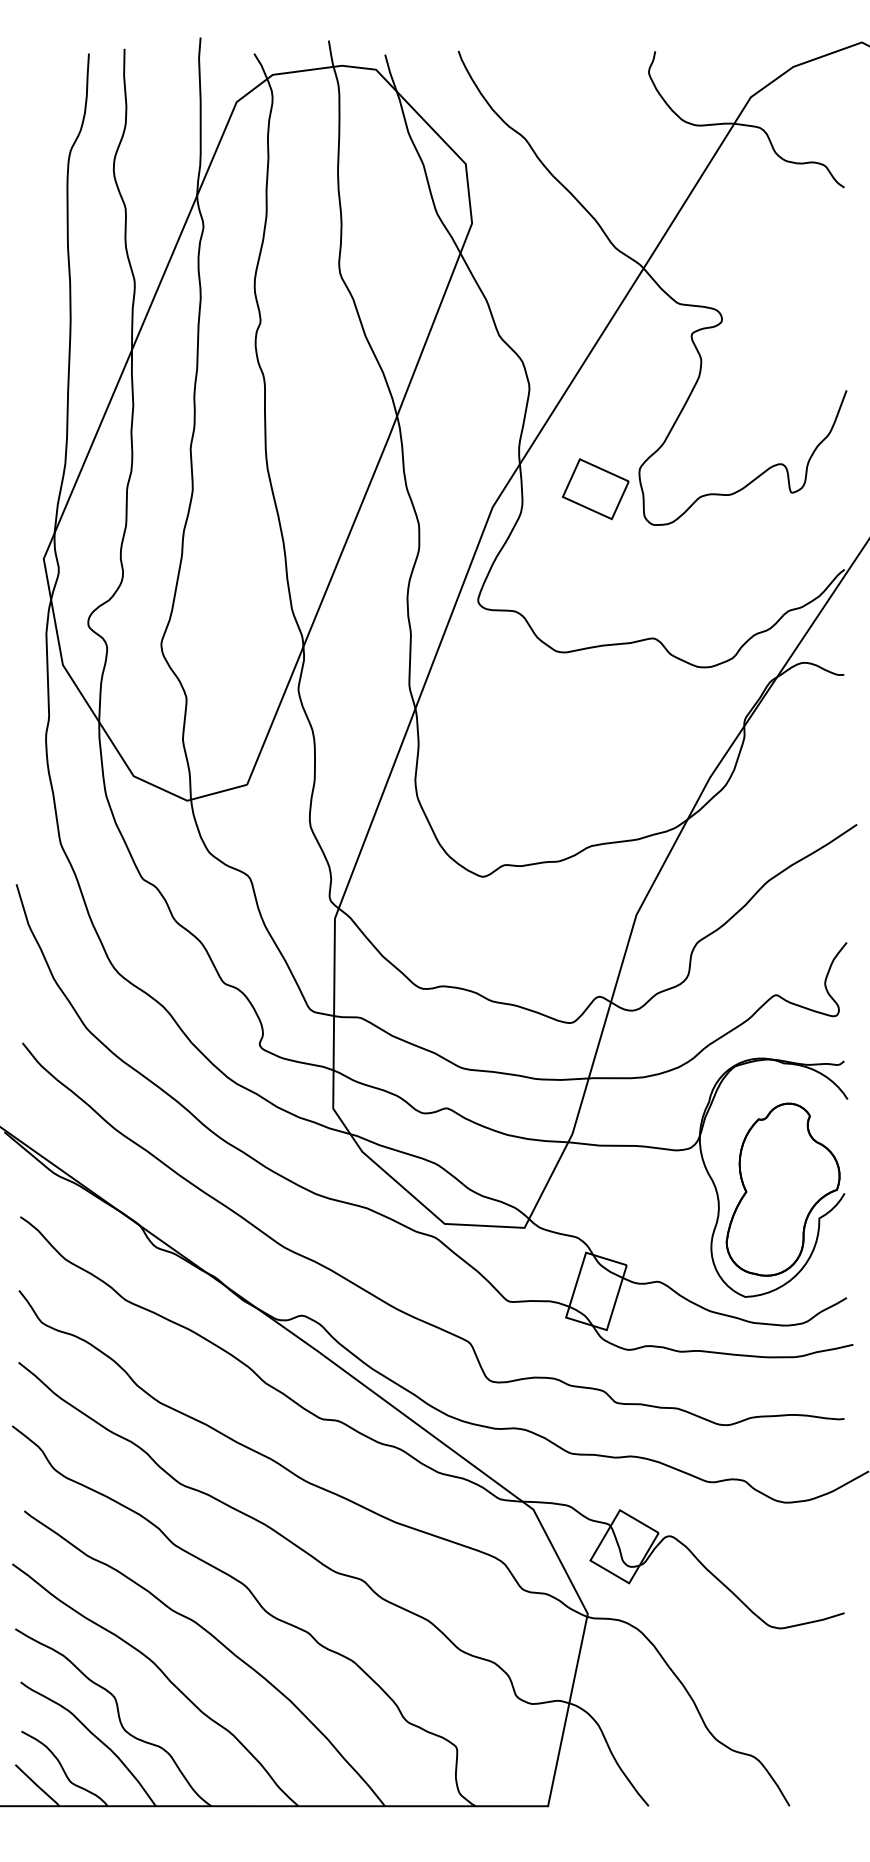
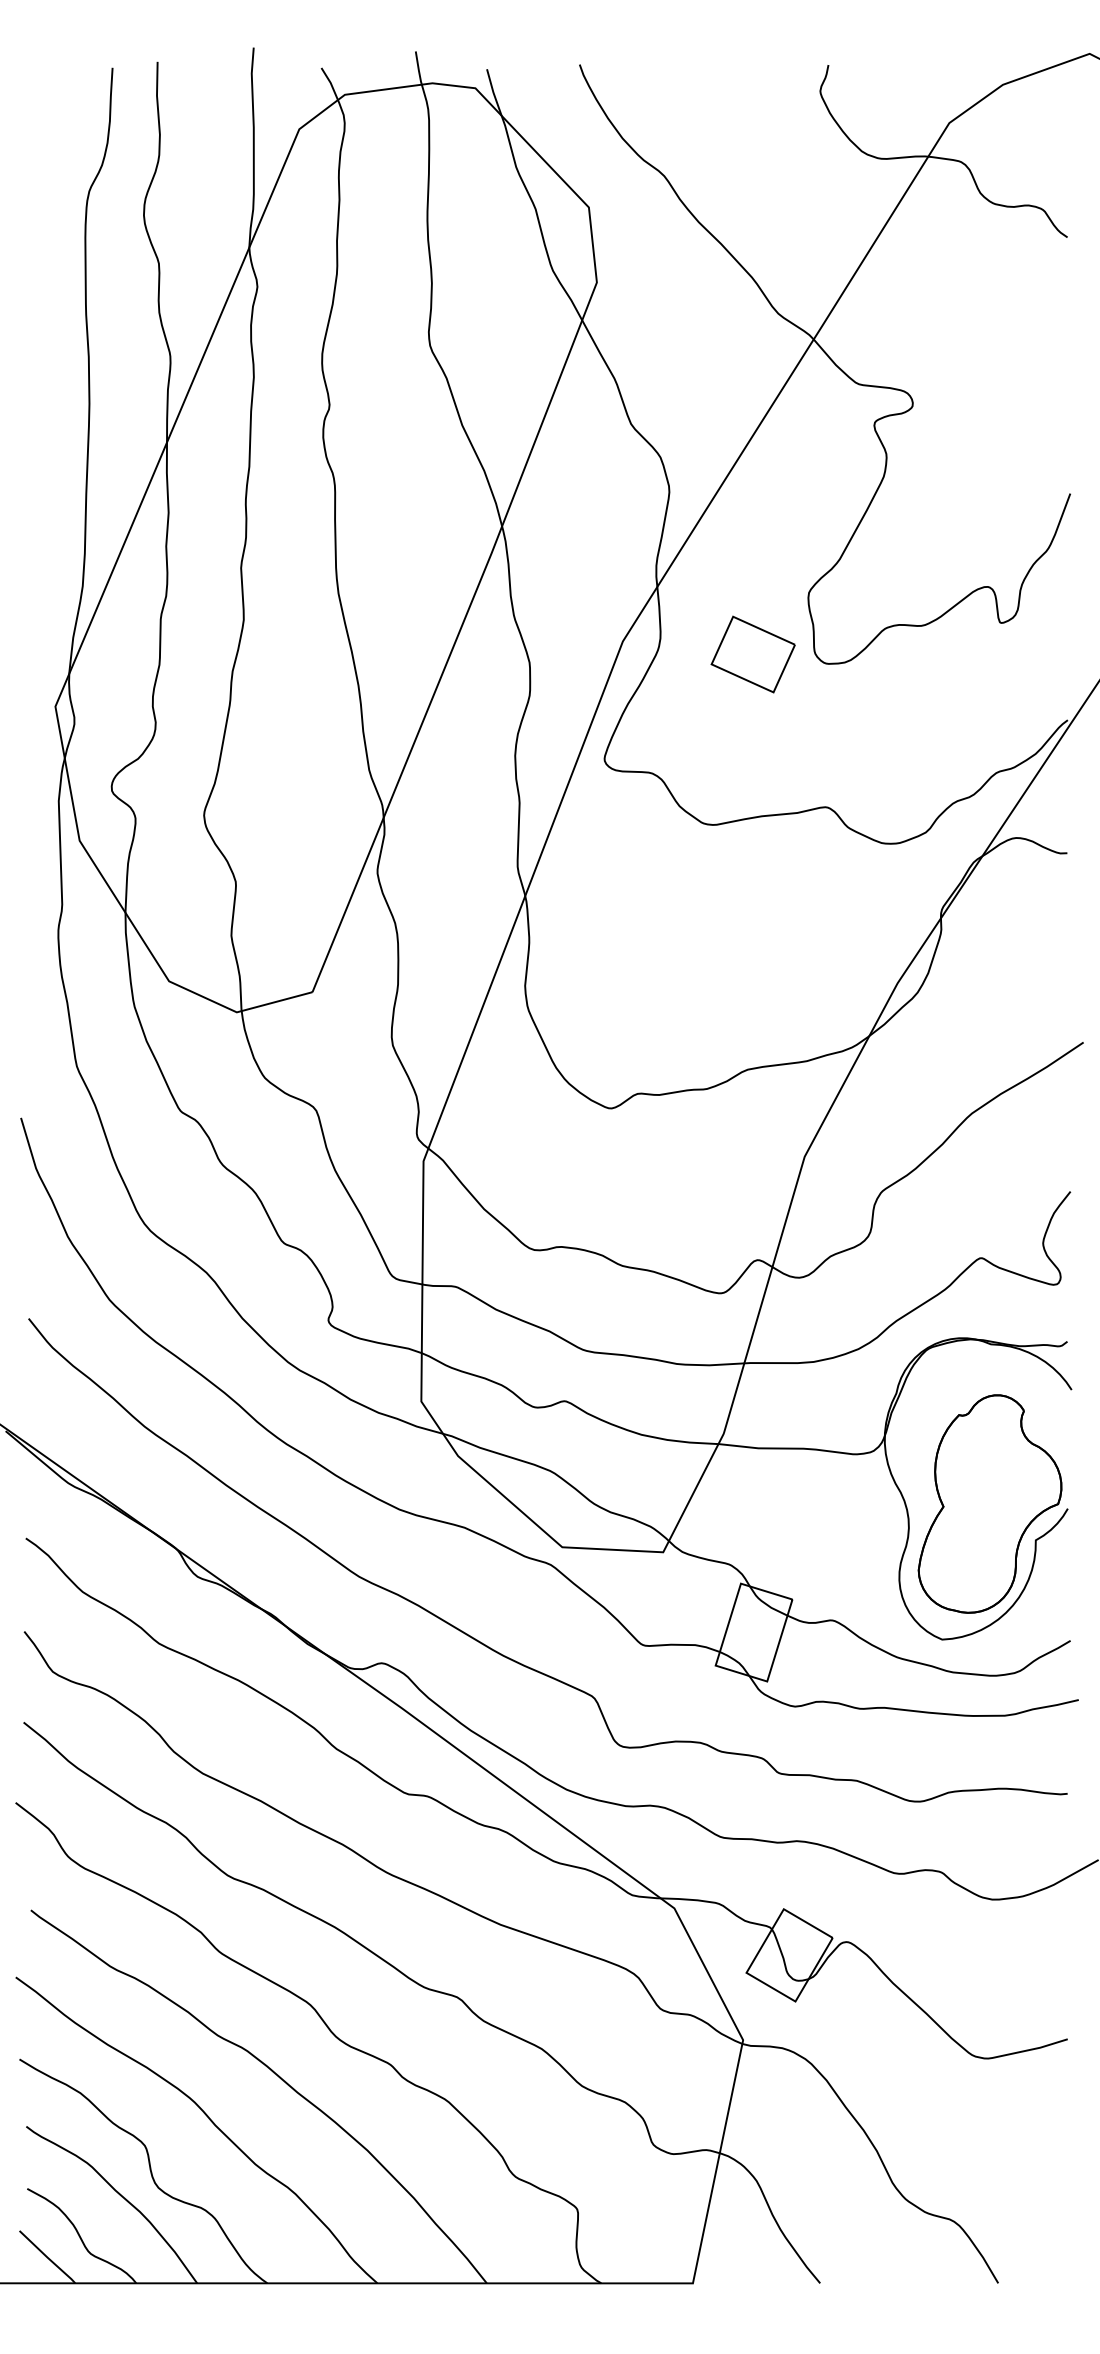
part: (595, 489) -> (752, 654), moved

